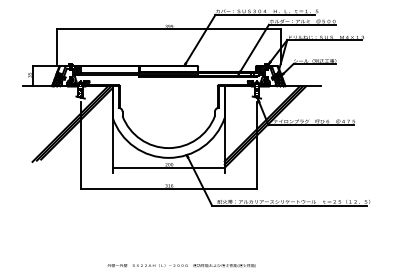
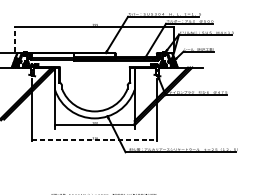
line: (56, 45) -> (15, 38), solid -> dashed
line: (169, 188) -> (95, 140), solid -> dashed

